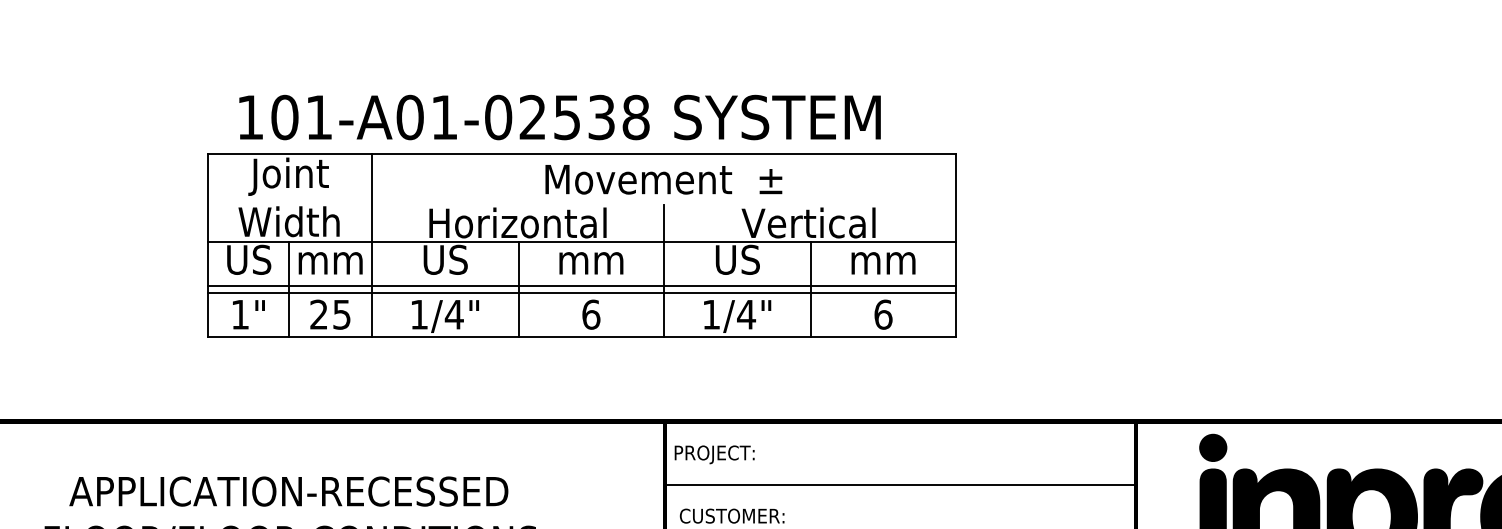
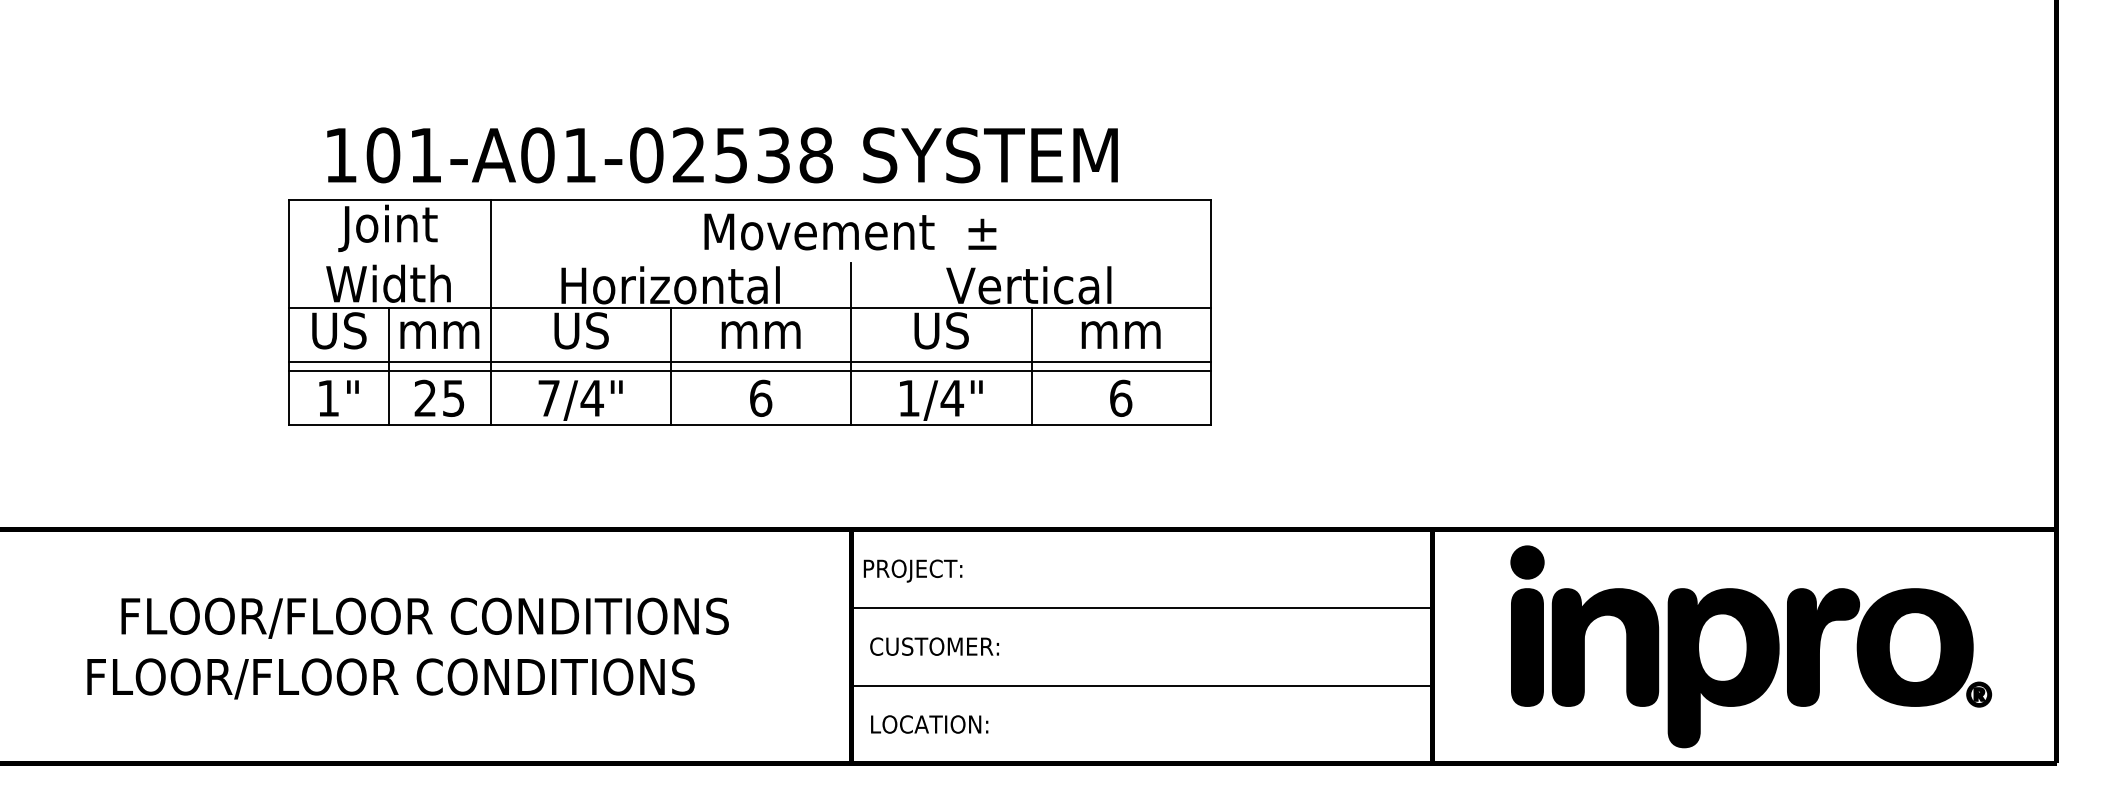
text: (418, 314) -> (548, 398), 1/4" -> 7/4"
text: (316, 492) -> (422, 617), APPLICATION-RECESSED -> FLOOR/FLOOR CONDITIONS

